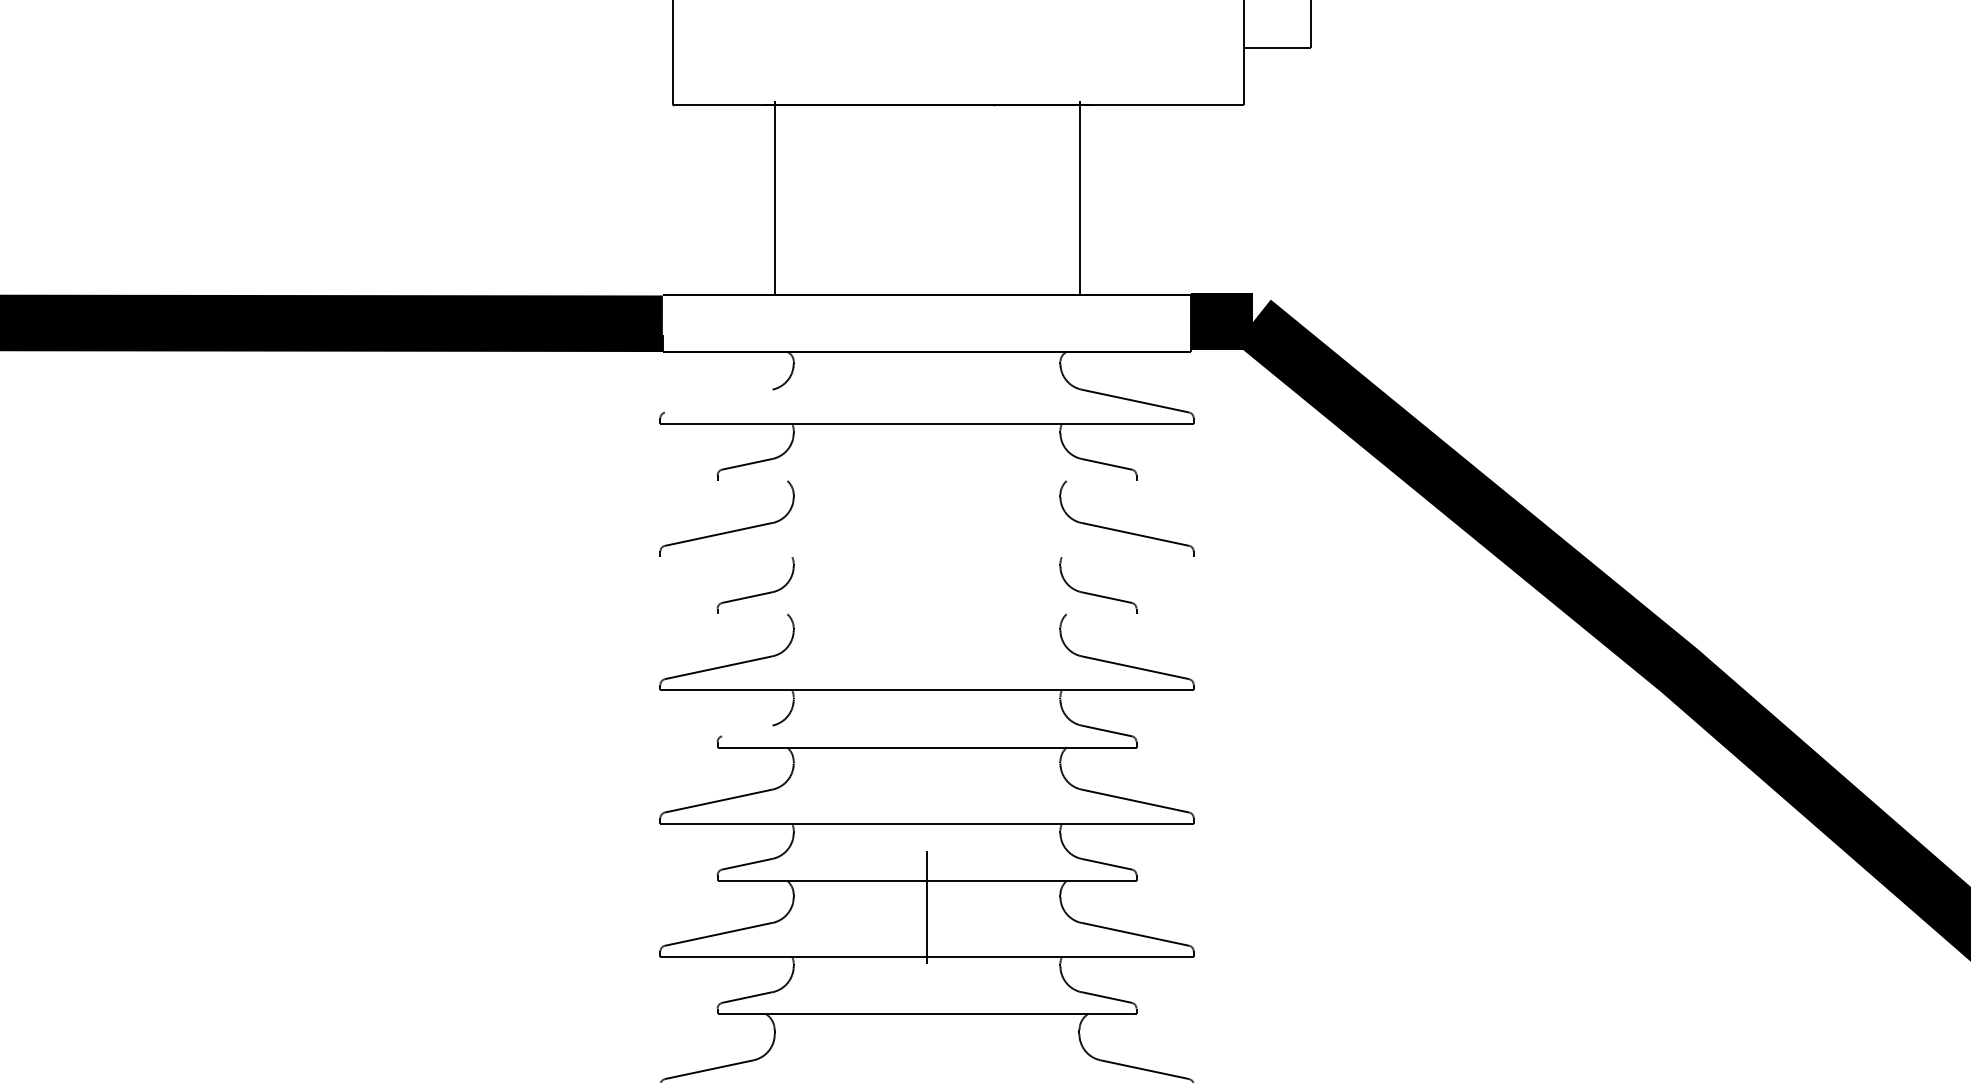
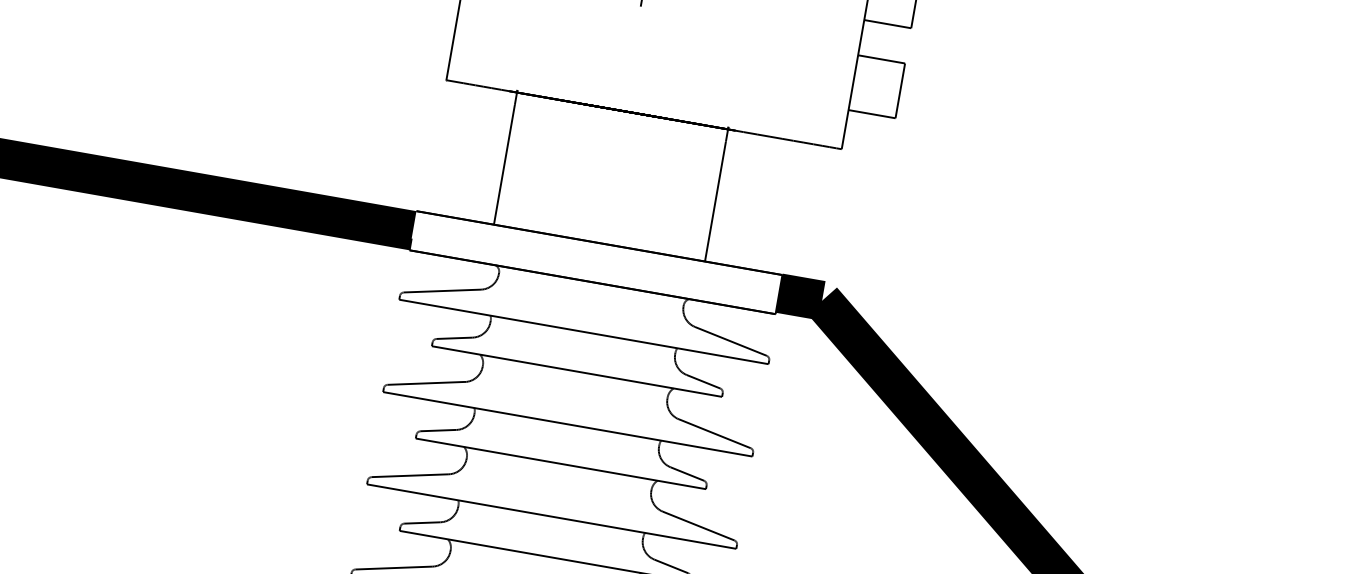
line: (718, 400) -> (442, 290), added
line: (926, 480) -> (576, 371), added
line: (926, 557) -> (567, 424), added
line: (926, 614) -> (560, 463), added
line: (747, 730) -> (422, 522), added

